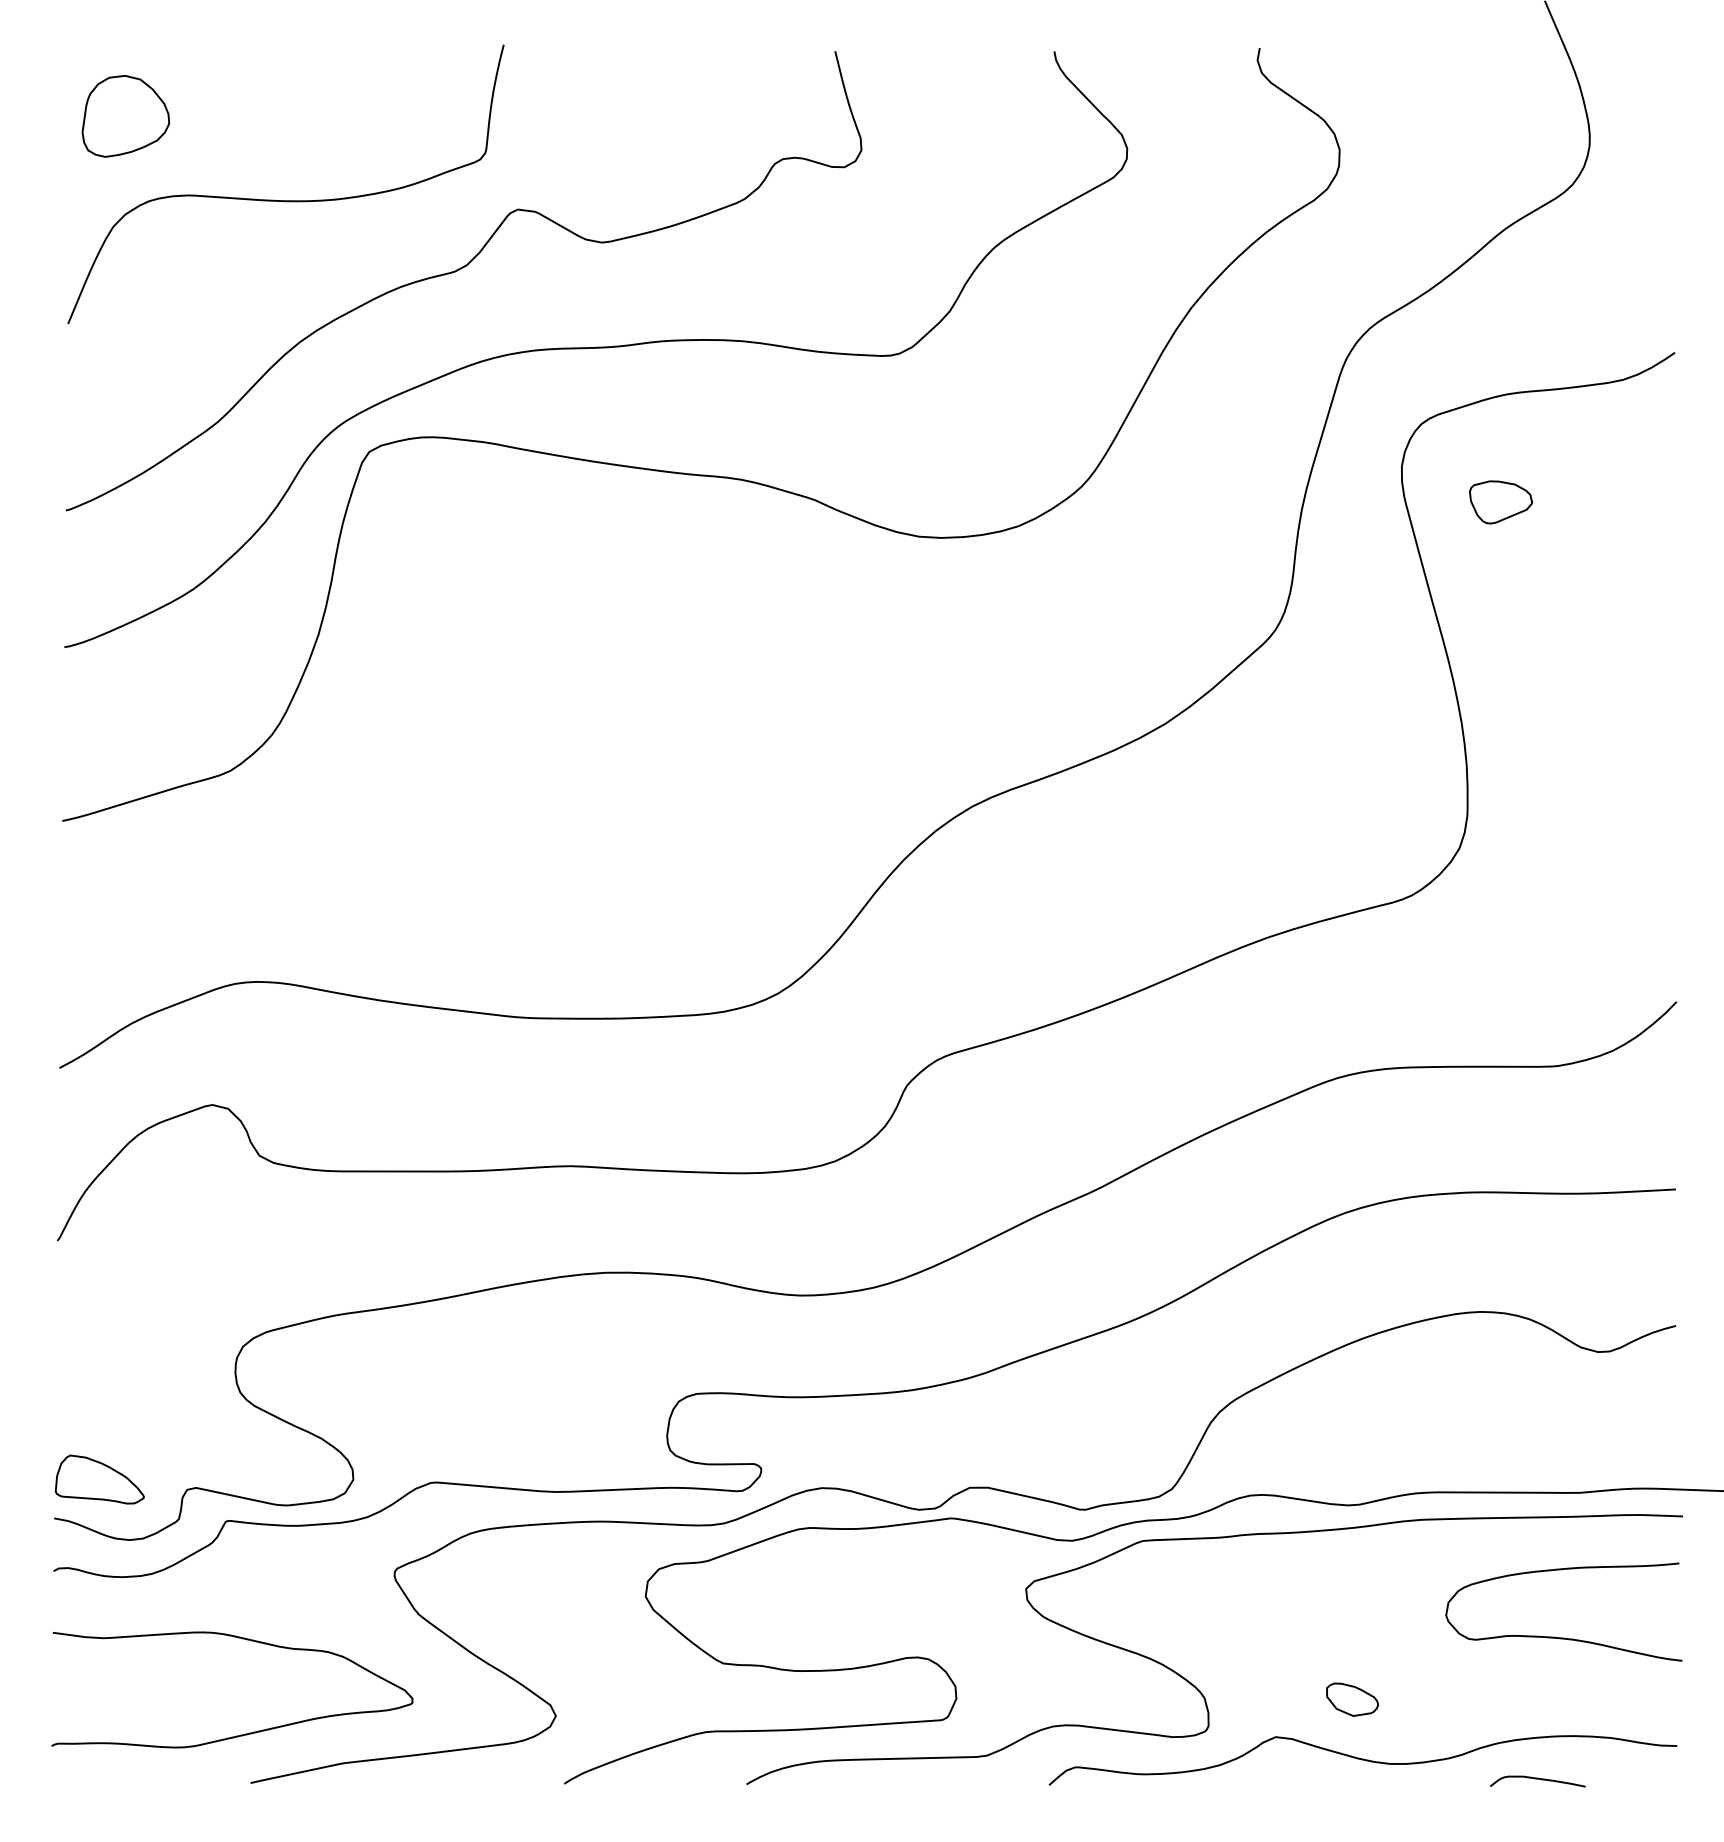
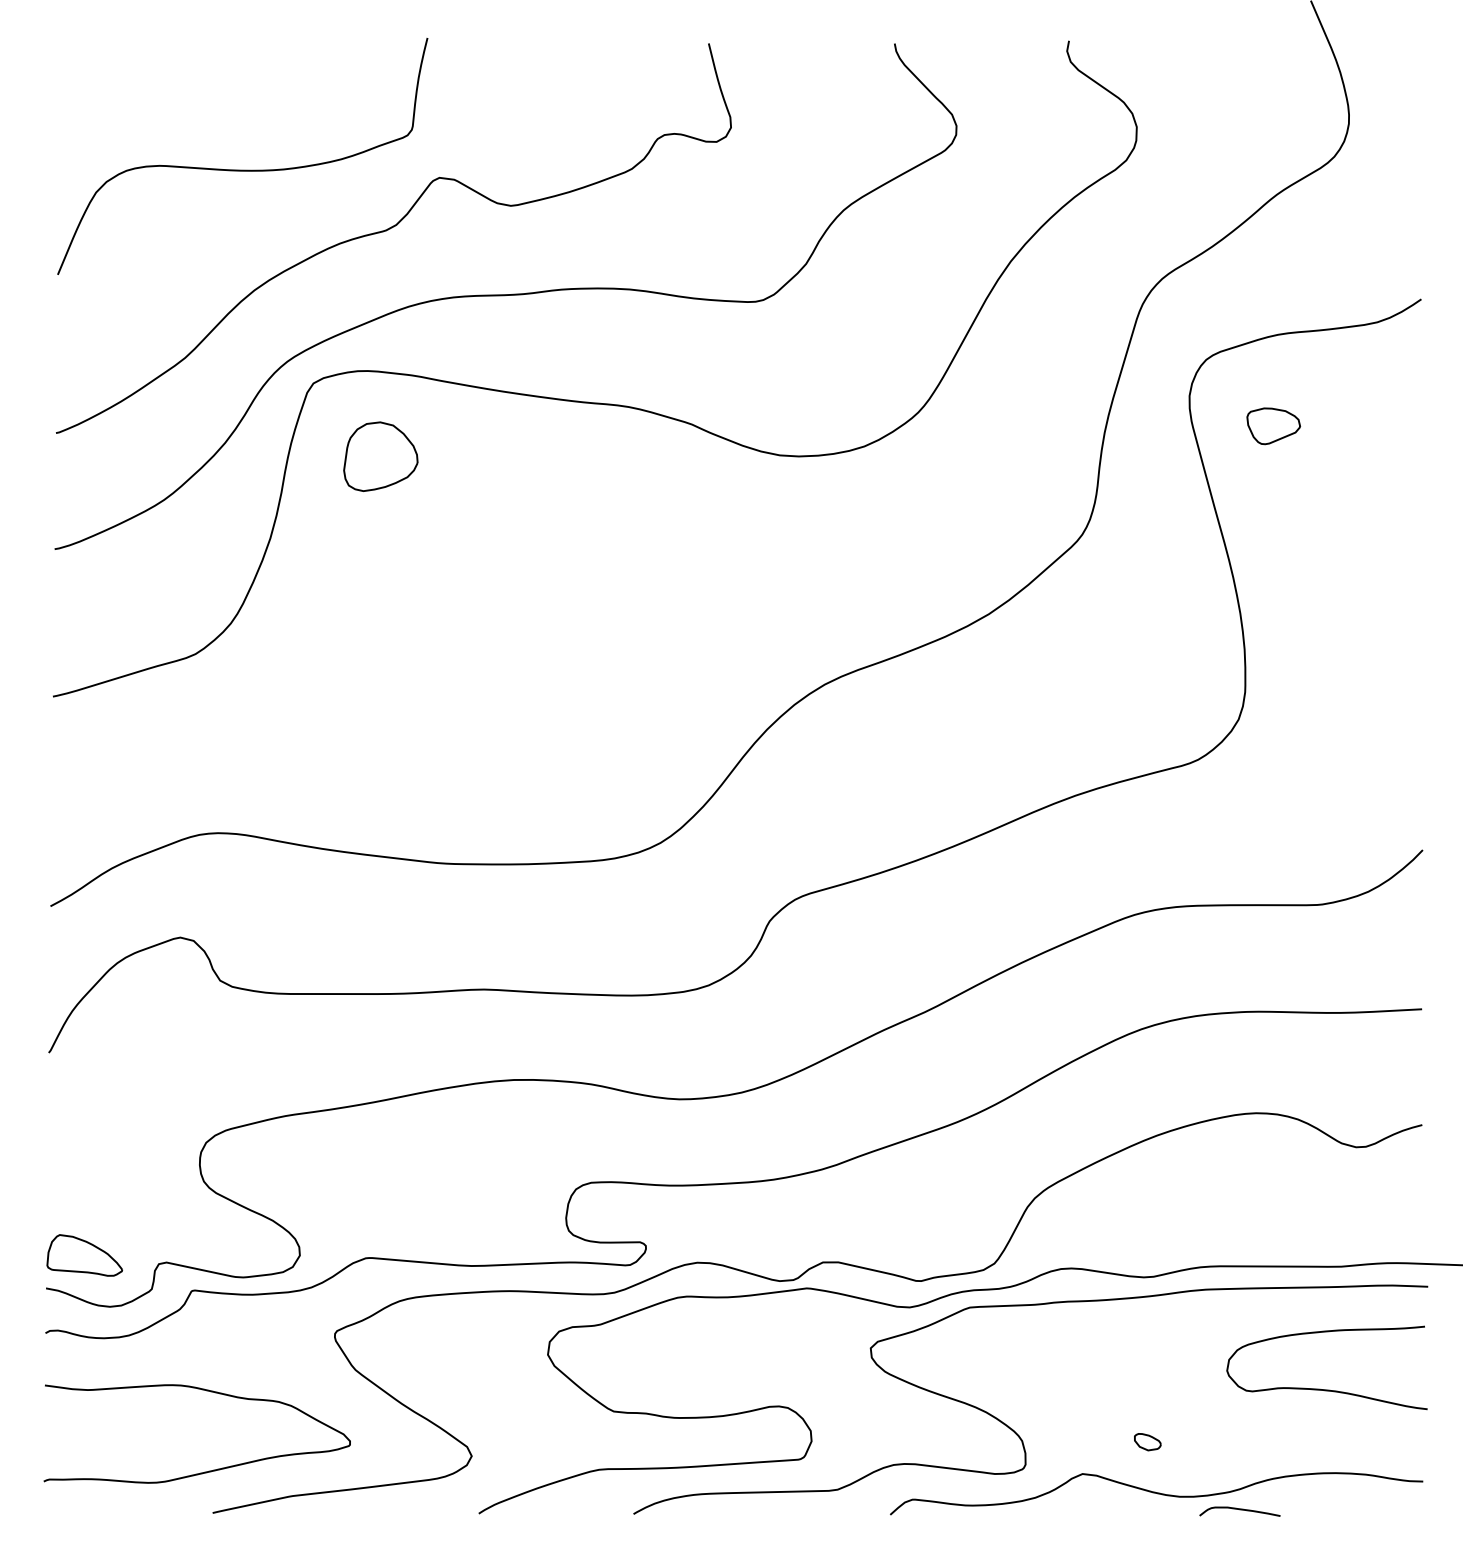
part: (125, 116) -> (380, 456), moved
part: (1352, 1698) -> (1147, 1441), size x0.6
curve: (1537, 1780) -> (1239, 1510), moved

